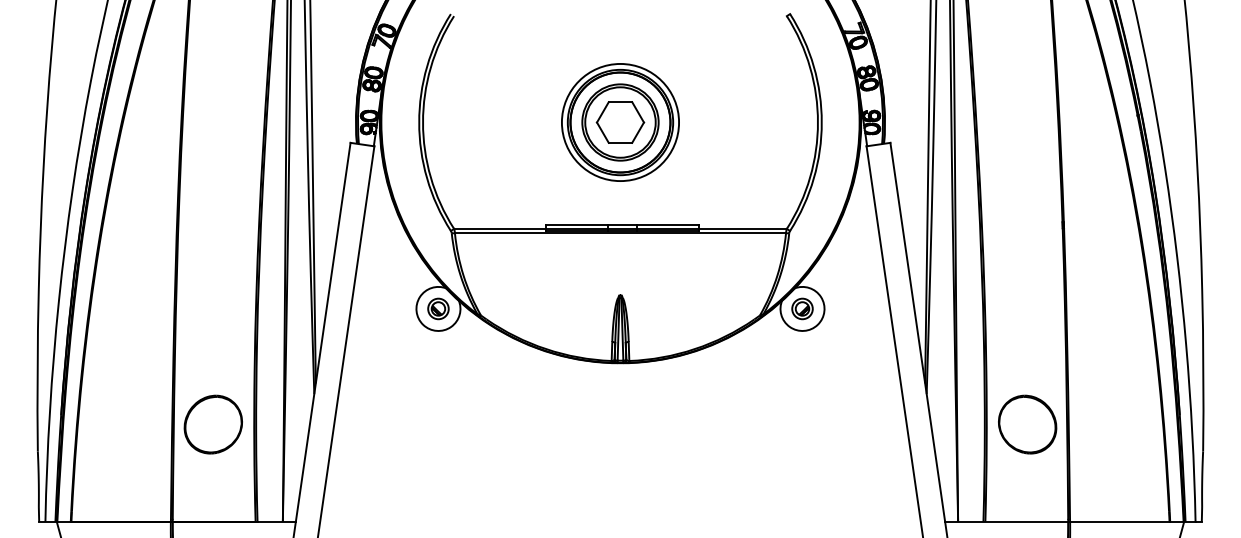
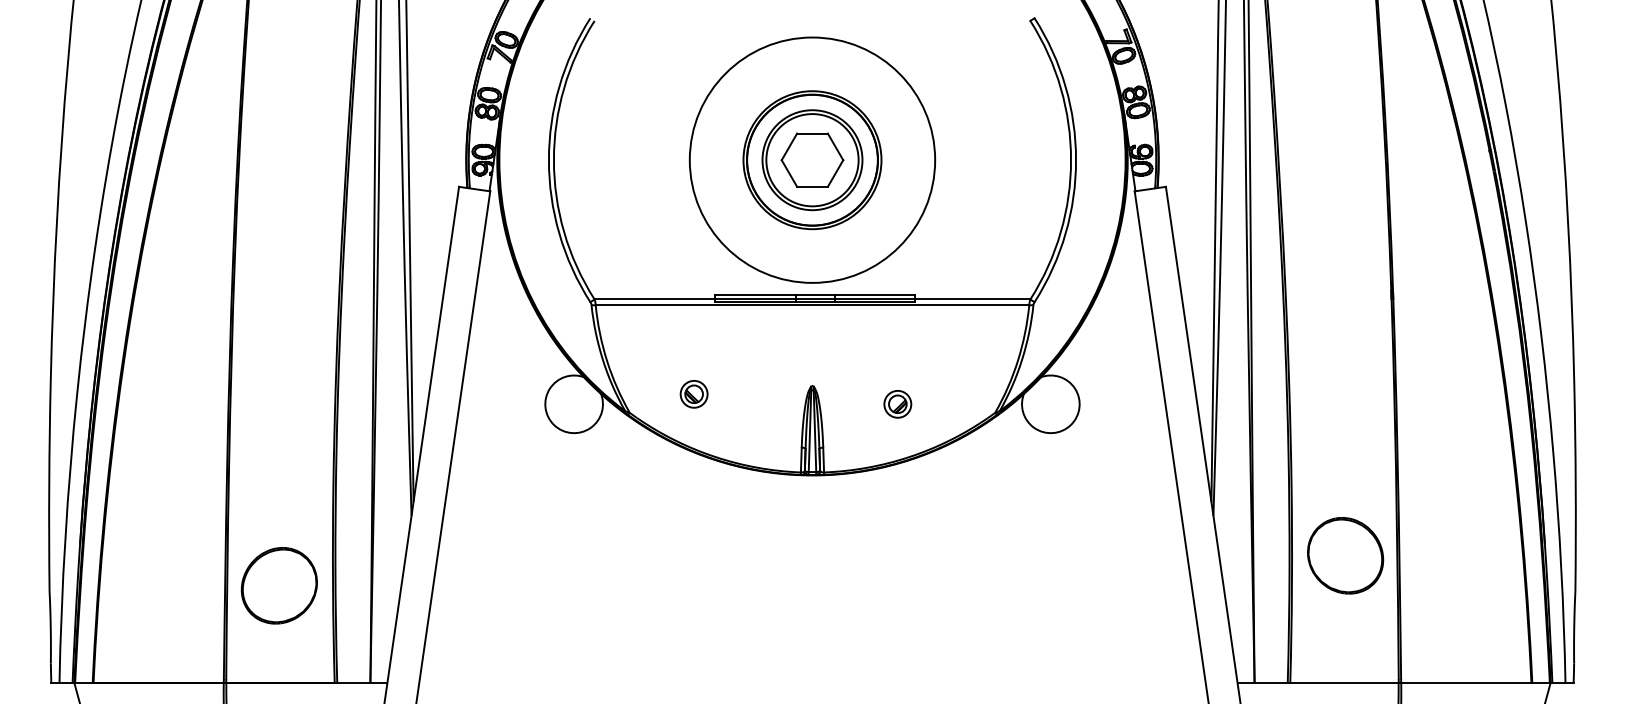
circle: (620, 121) -> (812, 159), size x1.6
part: (437, 309) -> (693, 394), moved
part: (802, 309) -> (897, 404), moved
part: (212, 424) -> (278, 585), moved

